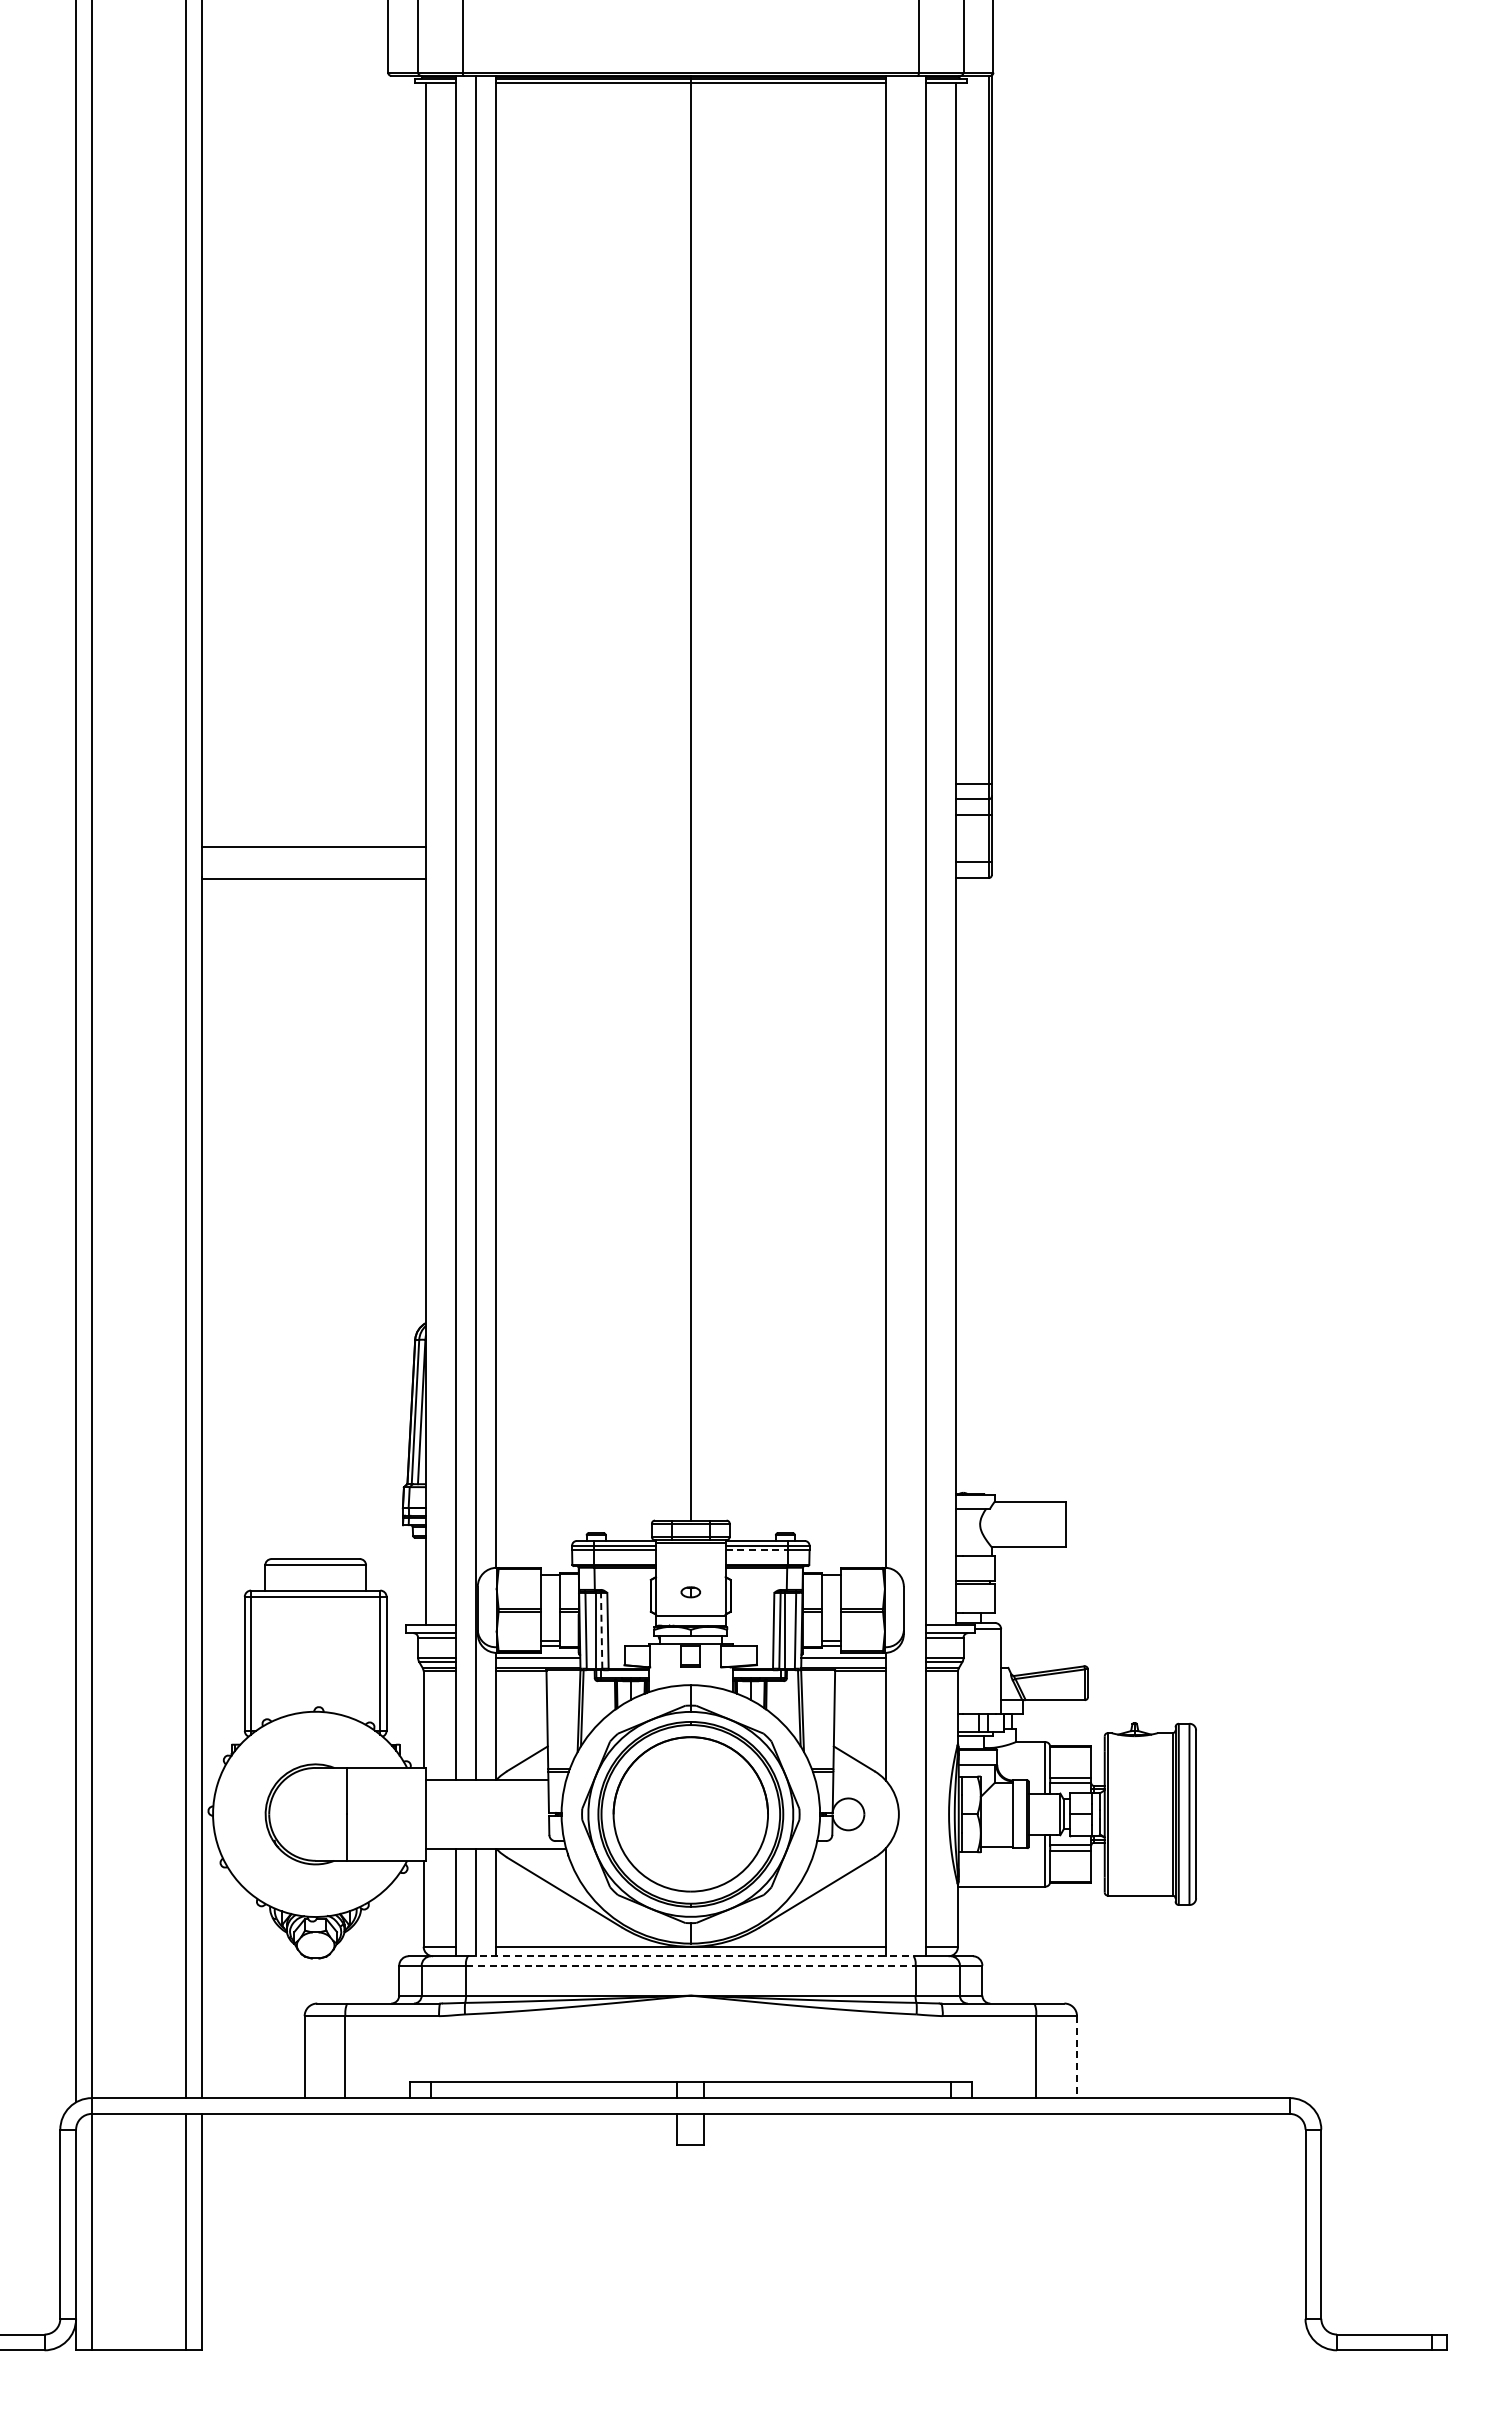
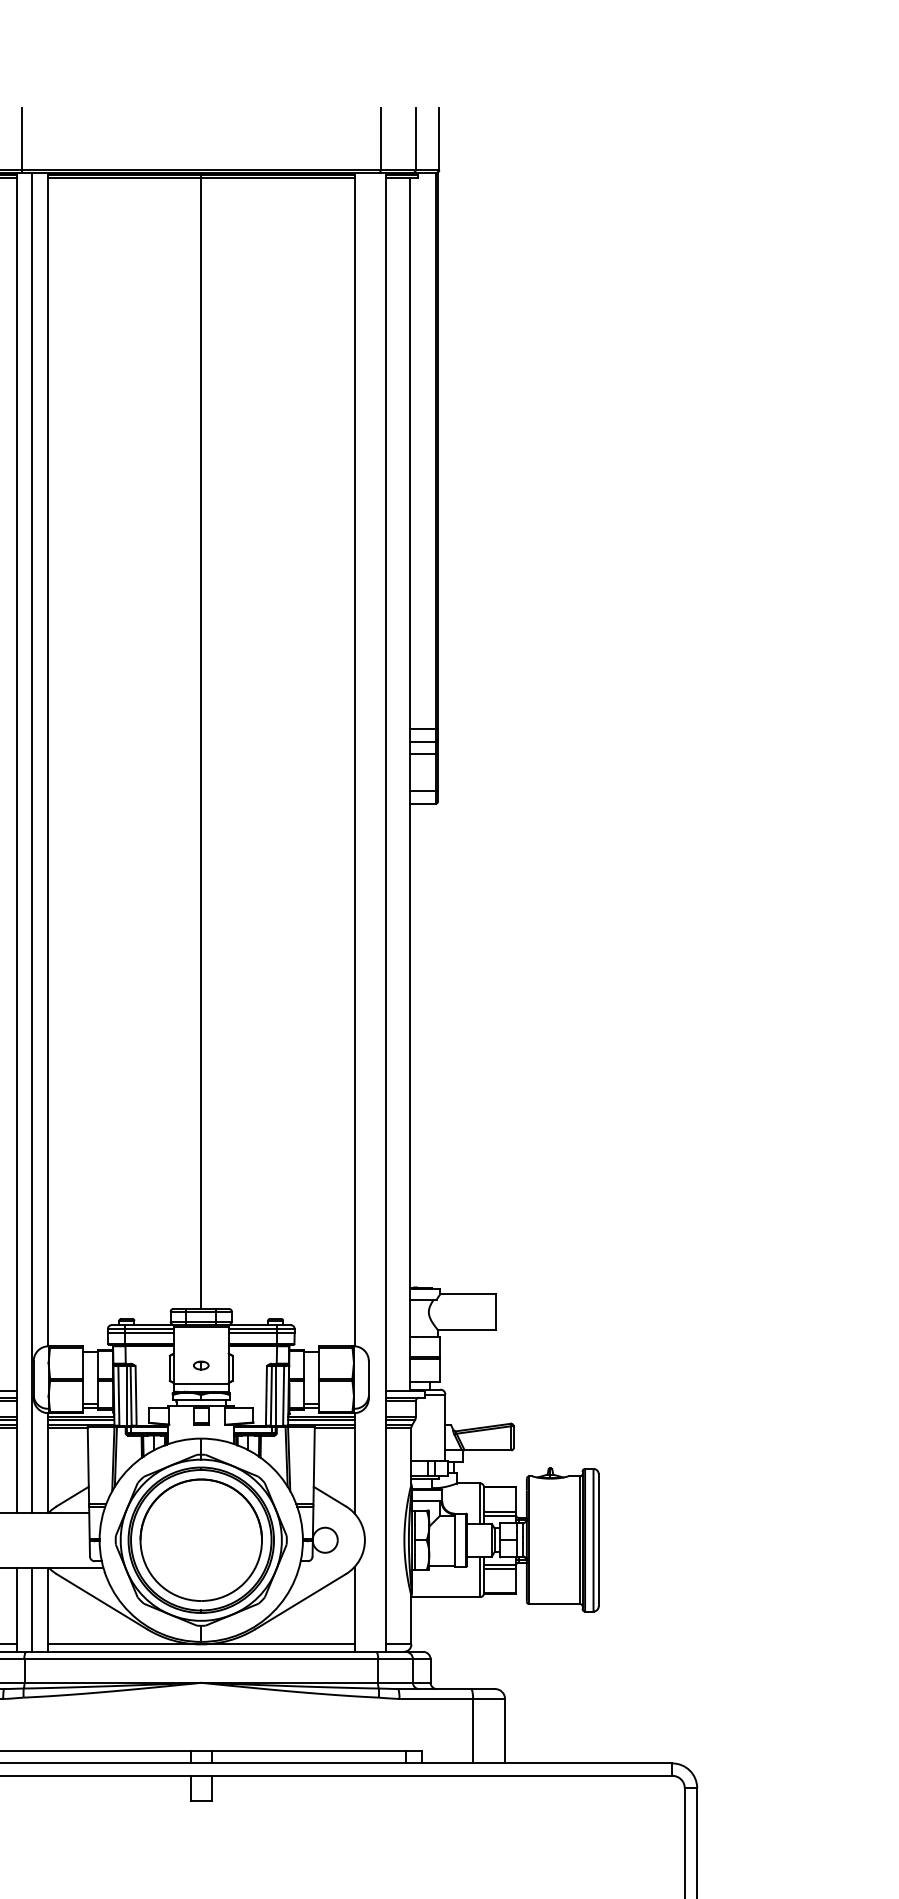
line: (756, 1550) -> (252, 1332), dashed -> solid
line: (601, 1630) -> (131, 1395), dashed -> solid
line: (537, 1661) -> (80, 1419), added
line: (843, 1661) -> (321, 1419), added
line: (690, 1956) -> (201, 1652), dashed -> solid
line: (690, 1965) -> (201, 1659), dashed -> solid
line: (1076, 2057) -> (504, 1731), dashed -> solid

